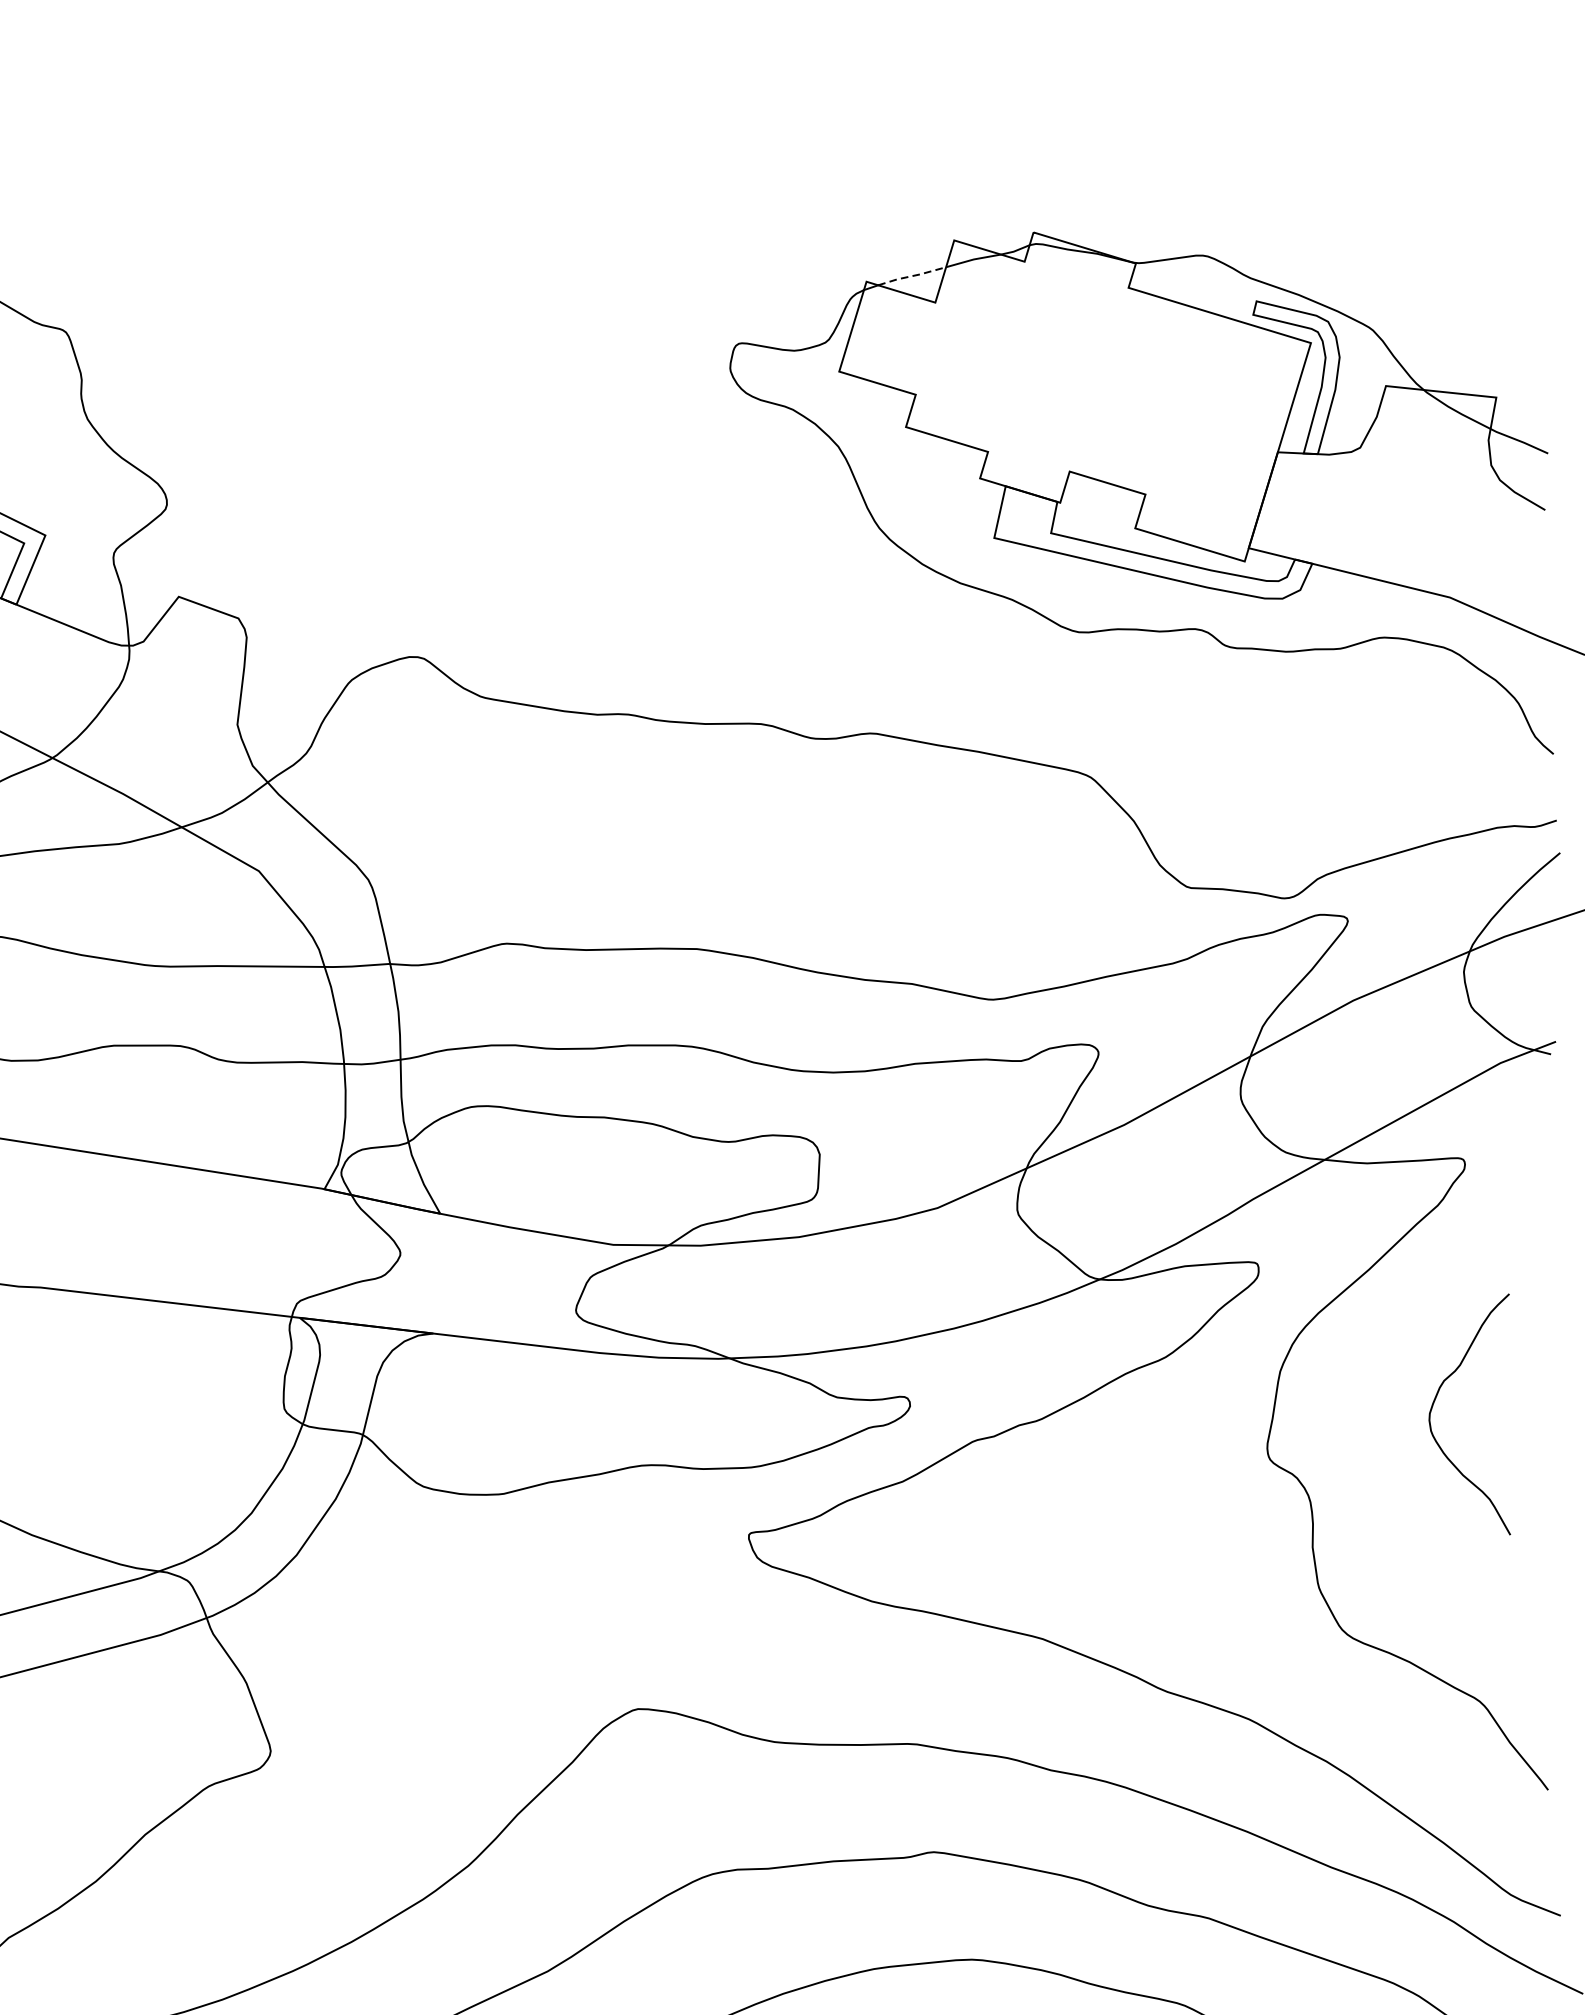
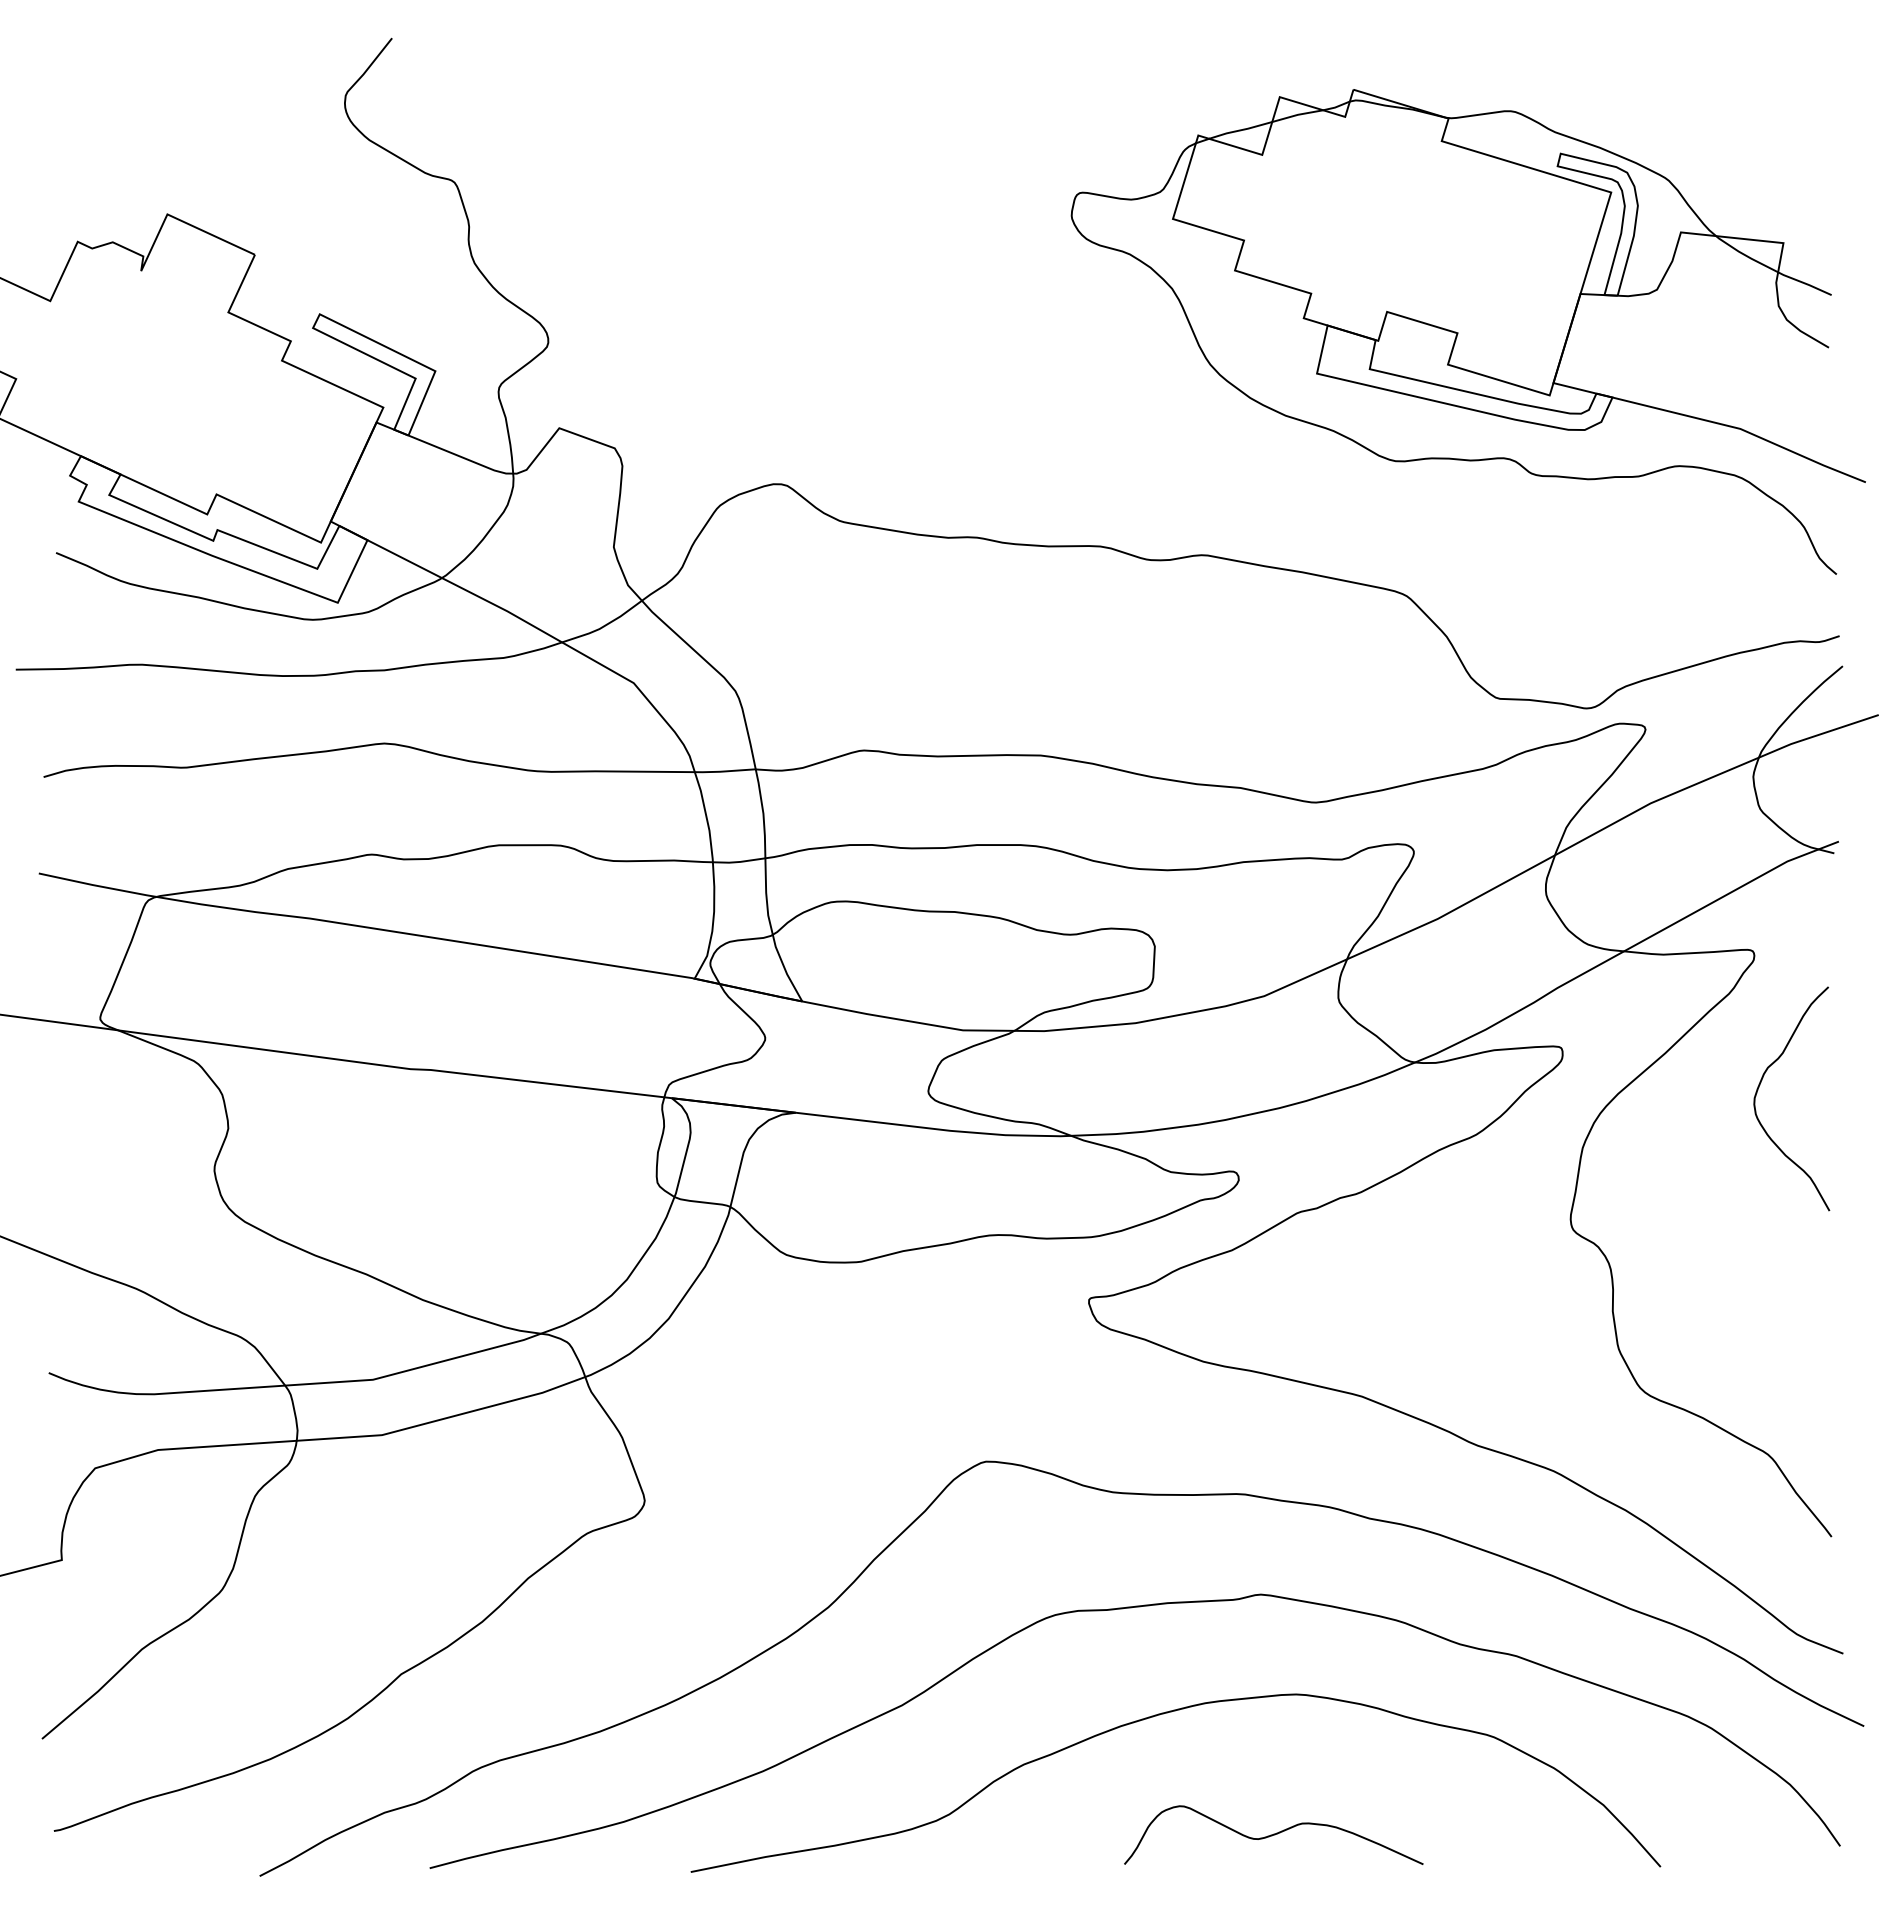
line: (913, 276) -> (1241, 130), dashed -> solid
curve: (1436, 1400) -> (1760, 1085), moved

